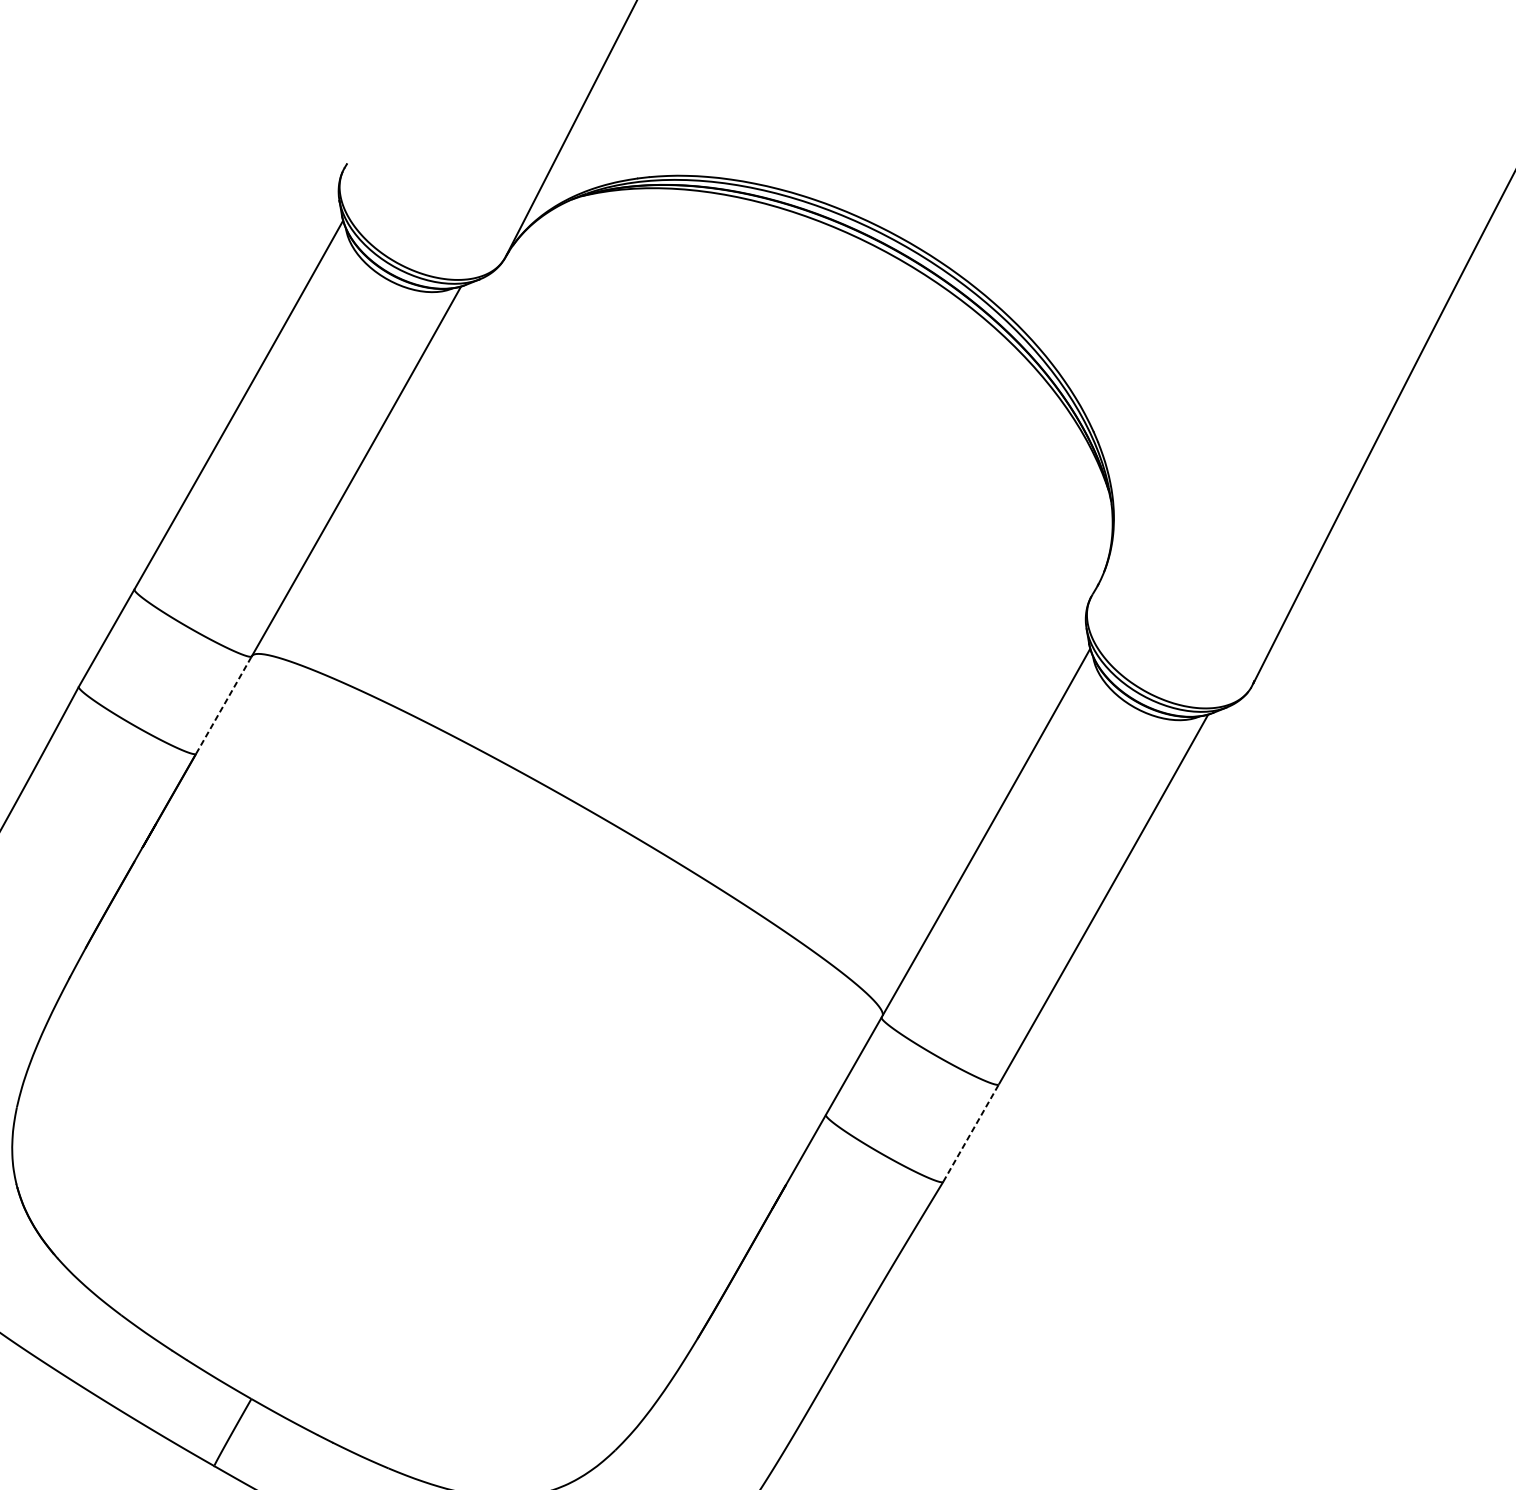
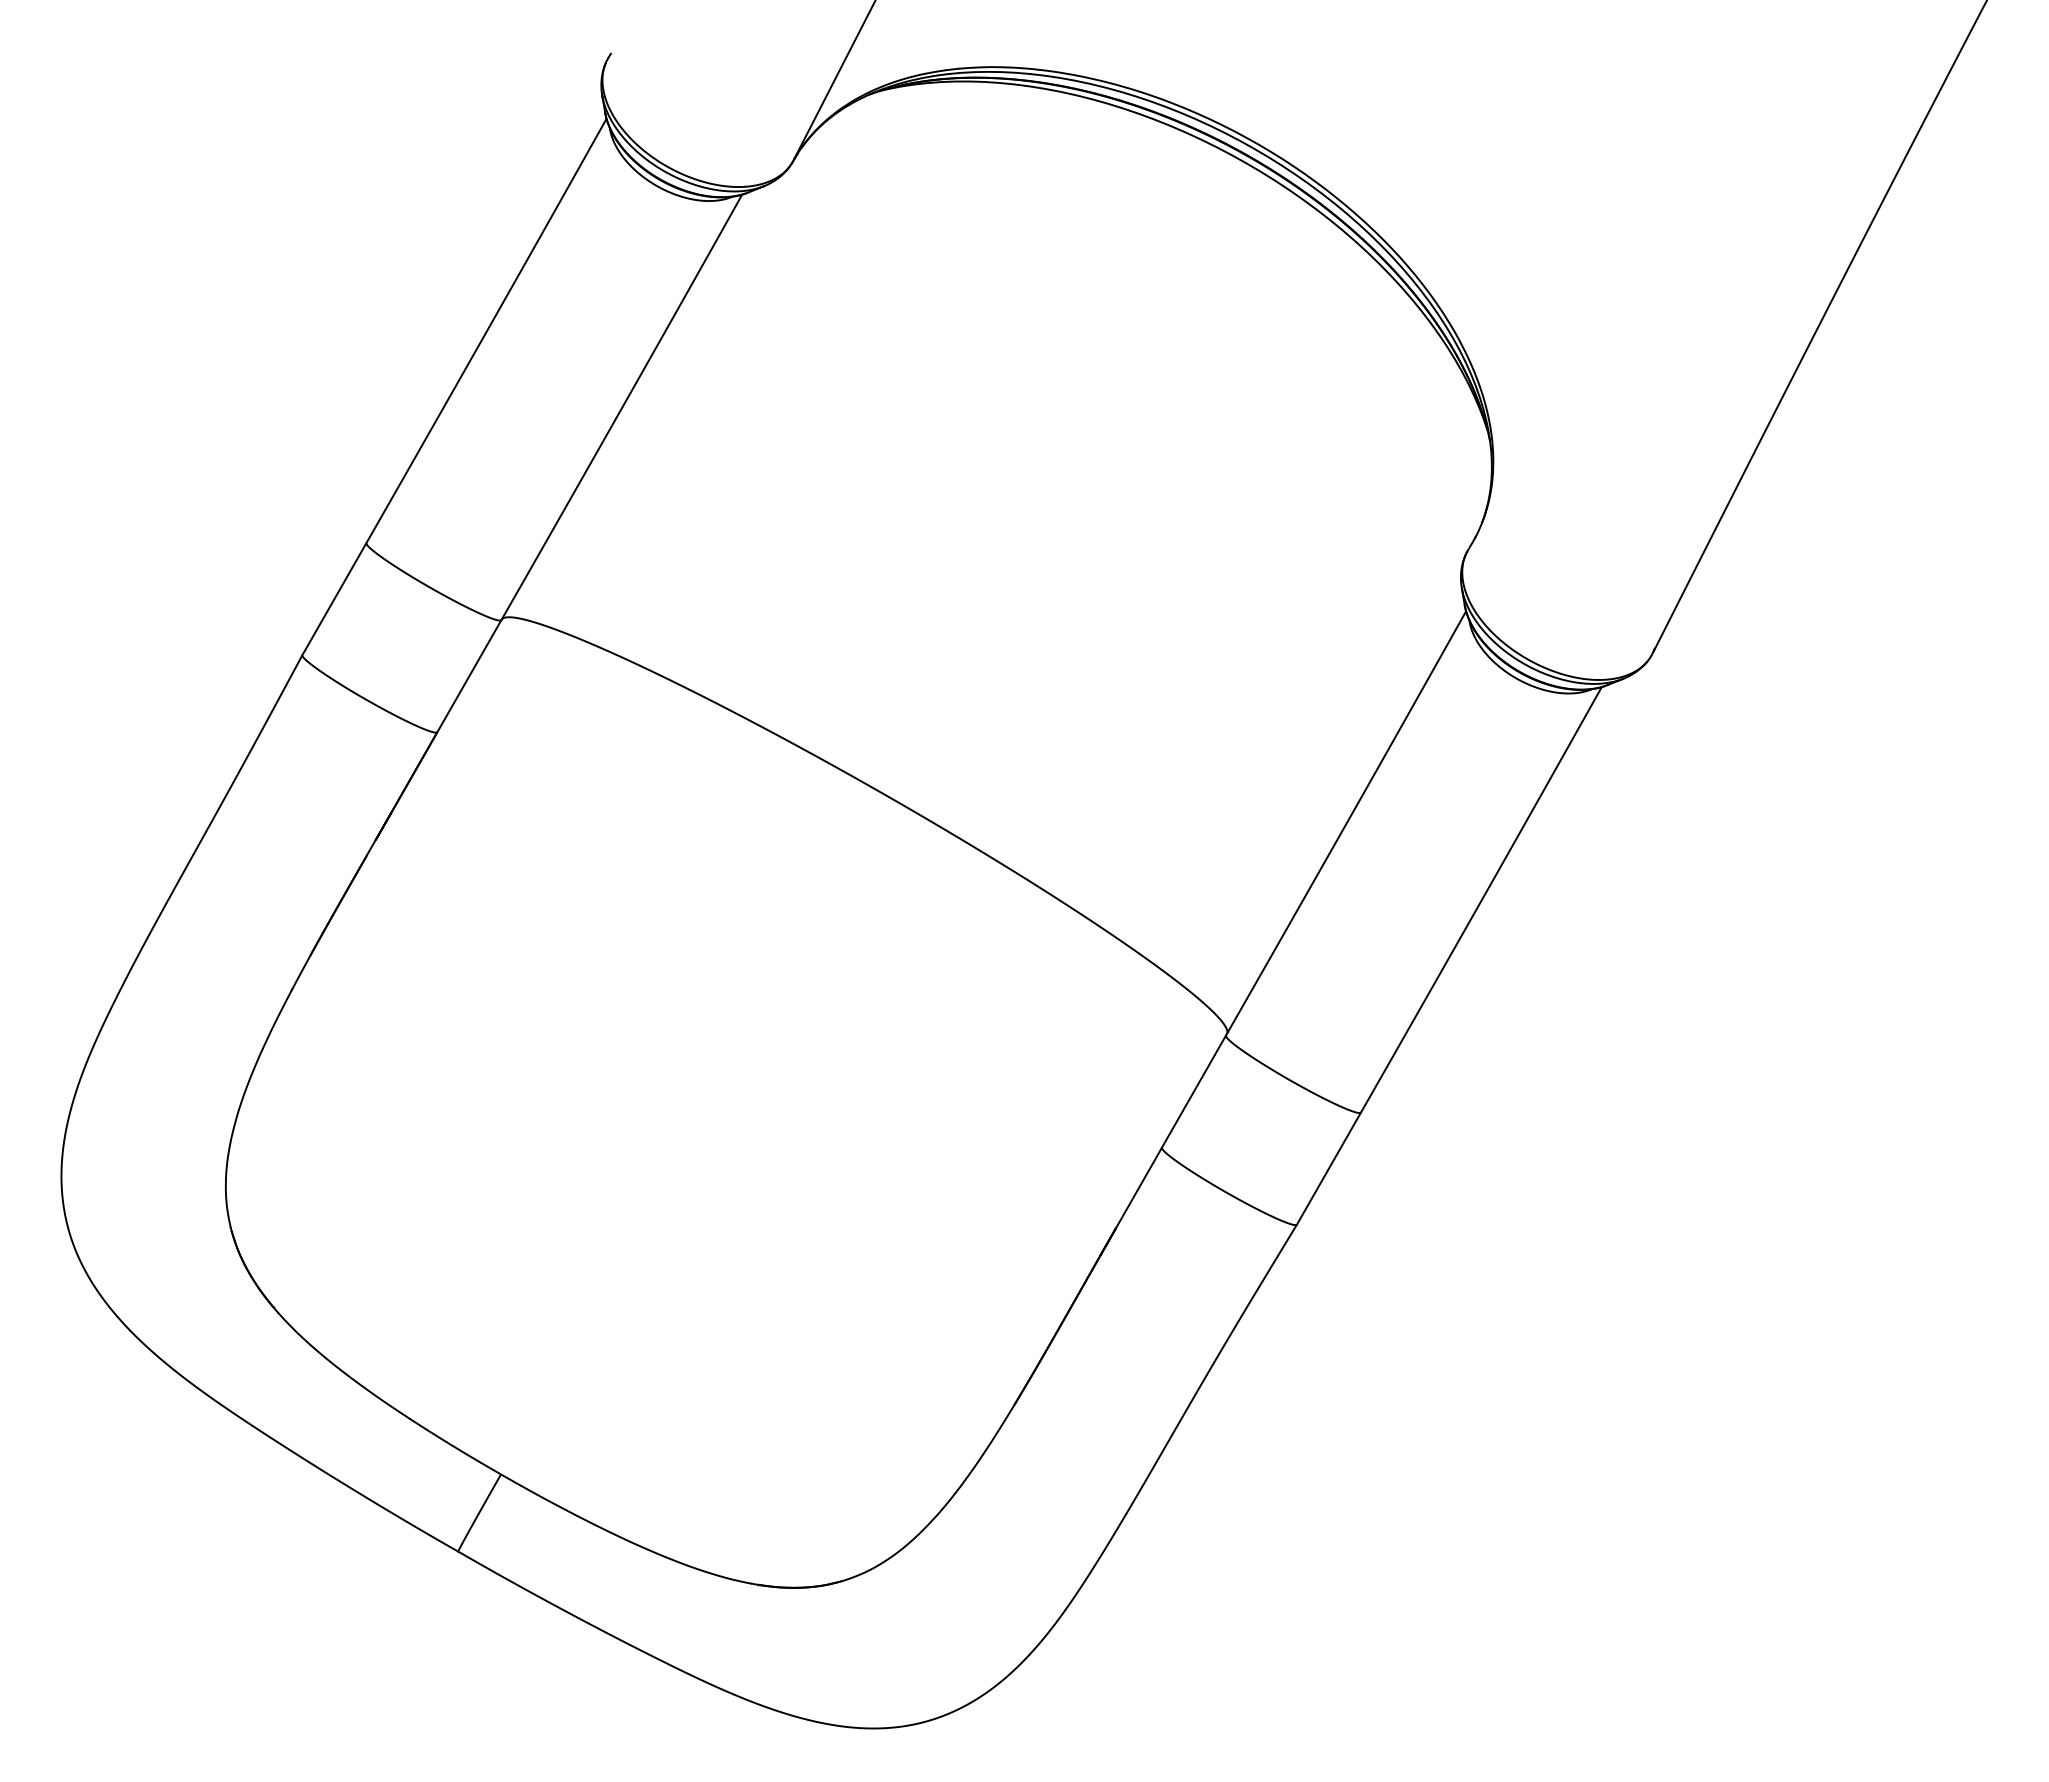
line: (224, 705) -> (469, 676), dashed -> solid
line: (970, 1133) -> (1328, 1168), dashed -> solid

